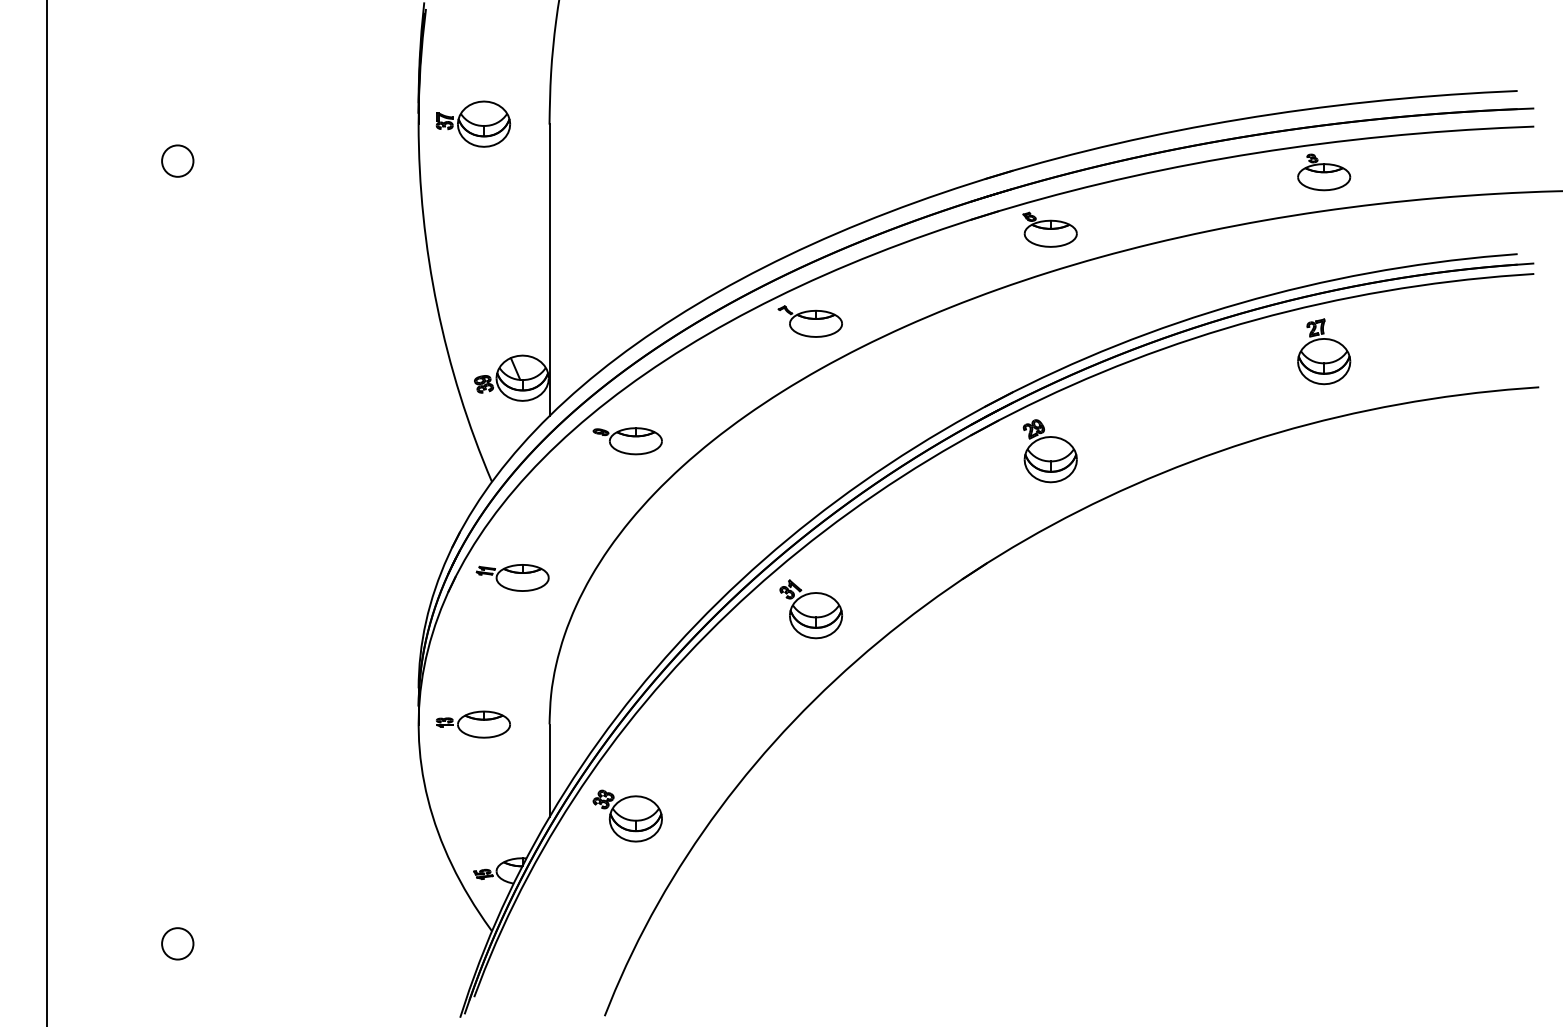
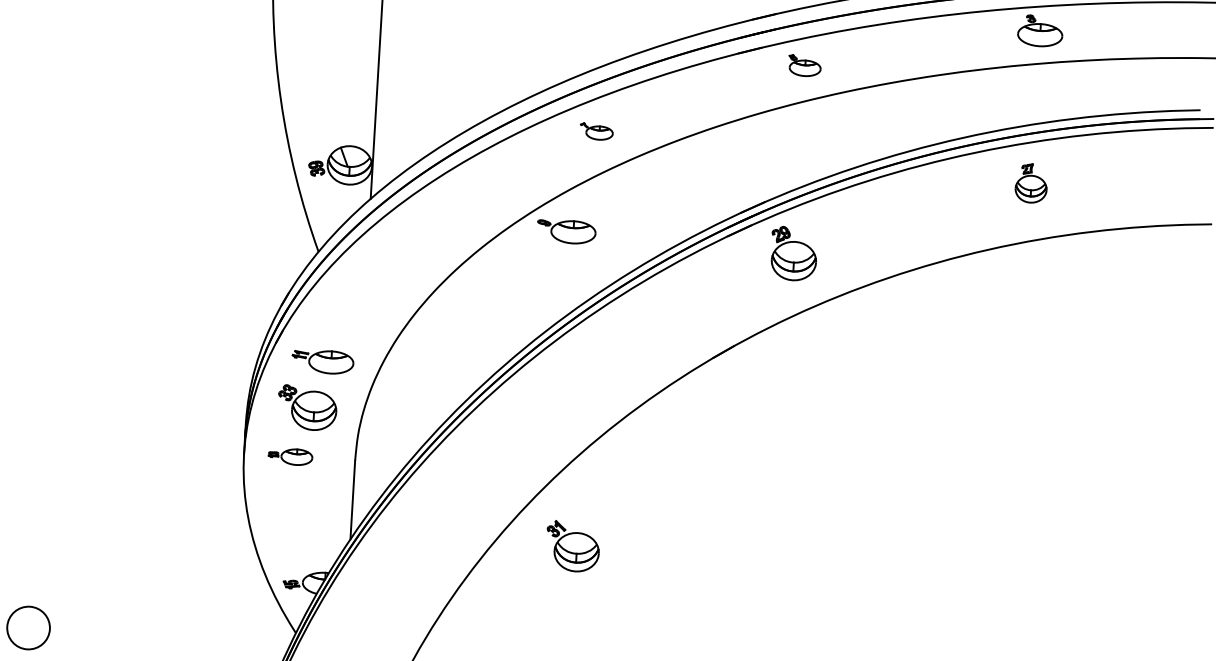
part: (1049, 229) -> (804, 65), size x0.7
part: (809, 321) -> (596, 131), size x0.6
part: (1324, 351) -> (1031, 183), size x0.7
part: (627, 441) -> (566, 232), moved
part: (512, 577) -> (322, 361), moved
part: (811, 609) -> (573, 546), moved
part: (473, 724) -> (290, 456), size x0.7
part: (627, 815) -> (307, 407), moved
circle: (177, 943) -> (28, 627), size x1.6

